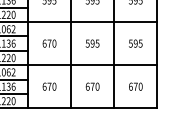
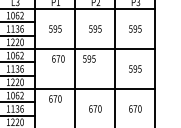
text: (49, 43) -> (58, 58), moved
text: (92, 43) -> (89, 58), moved
text: (49, 86) -> (55, 98), moved

